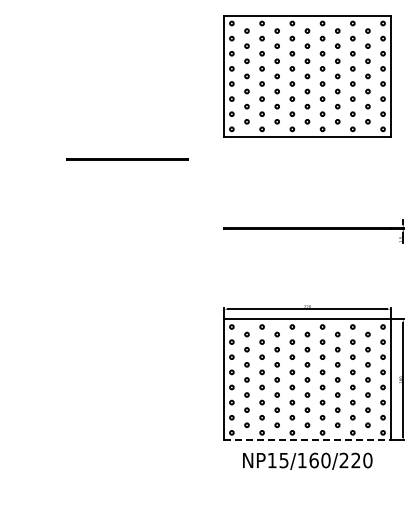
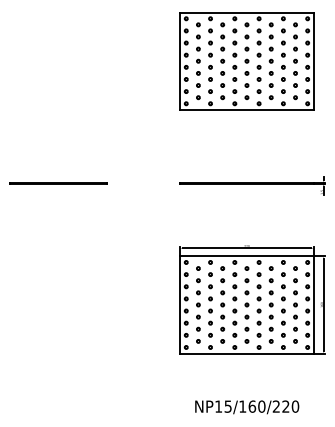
line: (127, 159) -> (59, 183), moved
line: (307, 440) -> (246, 353), dashed -> solid
text: (307, 460) -> (246, 406), moved

